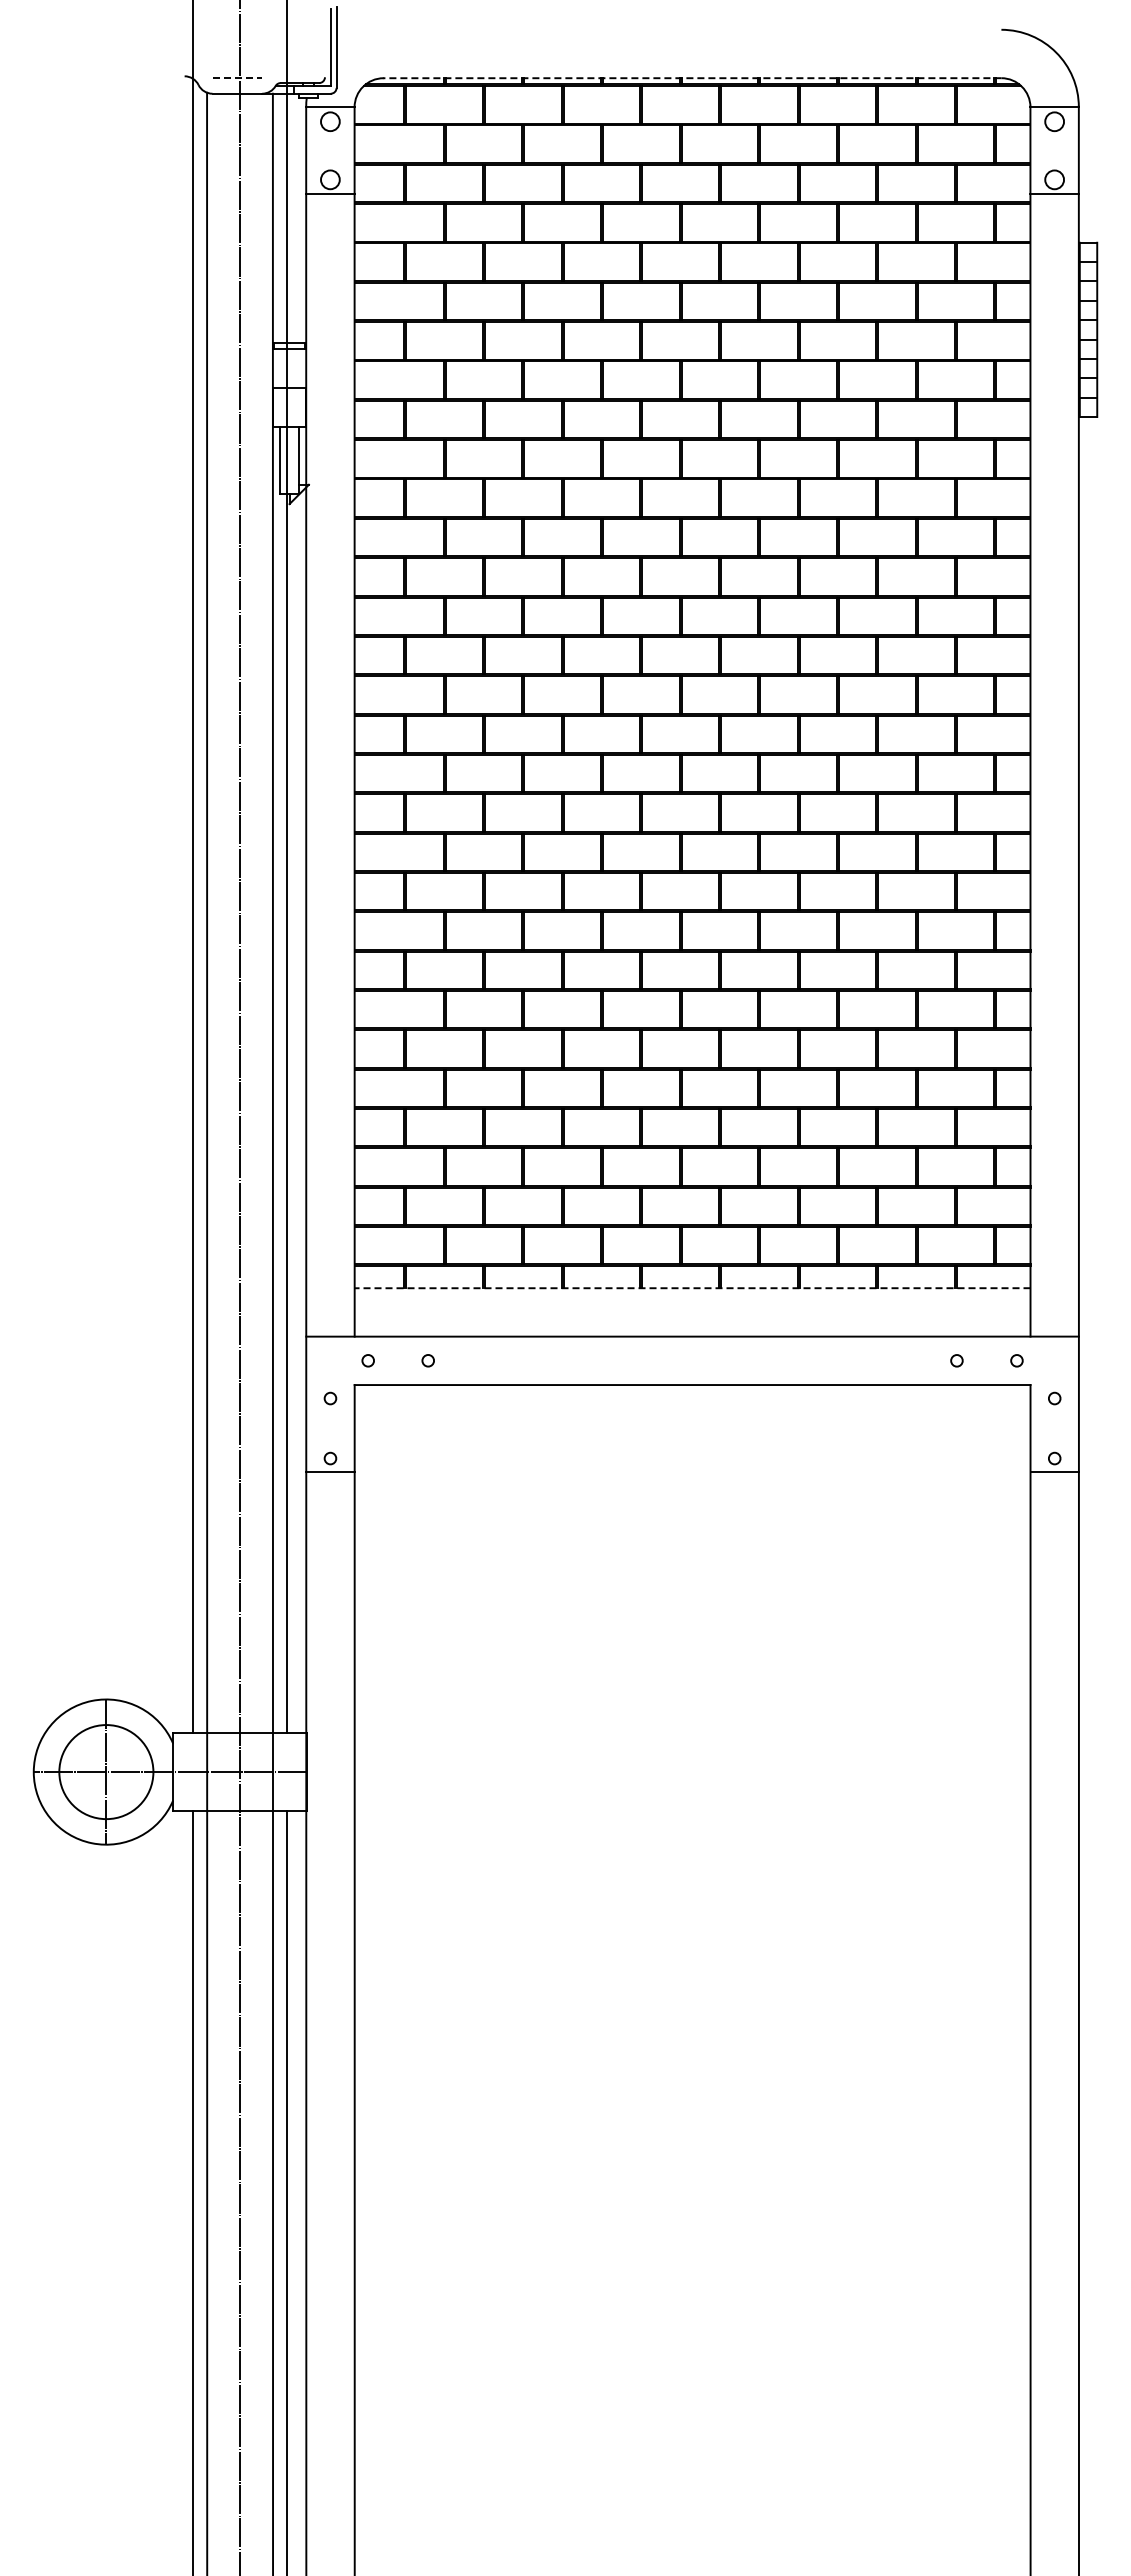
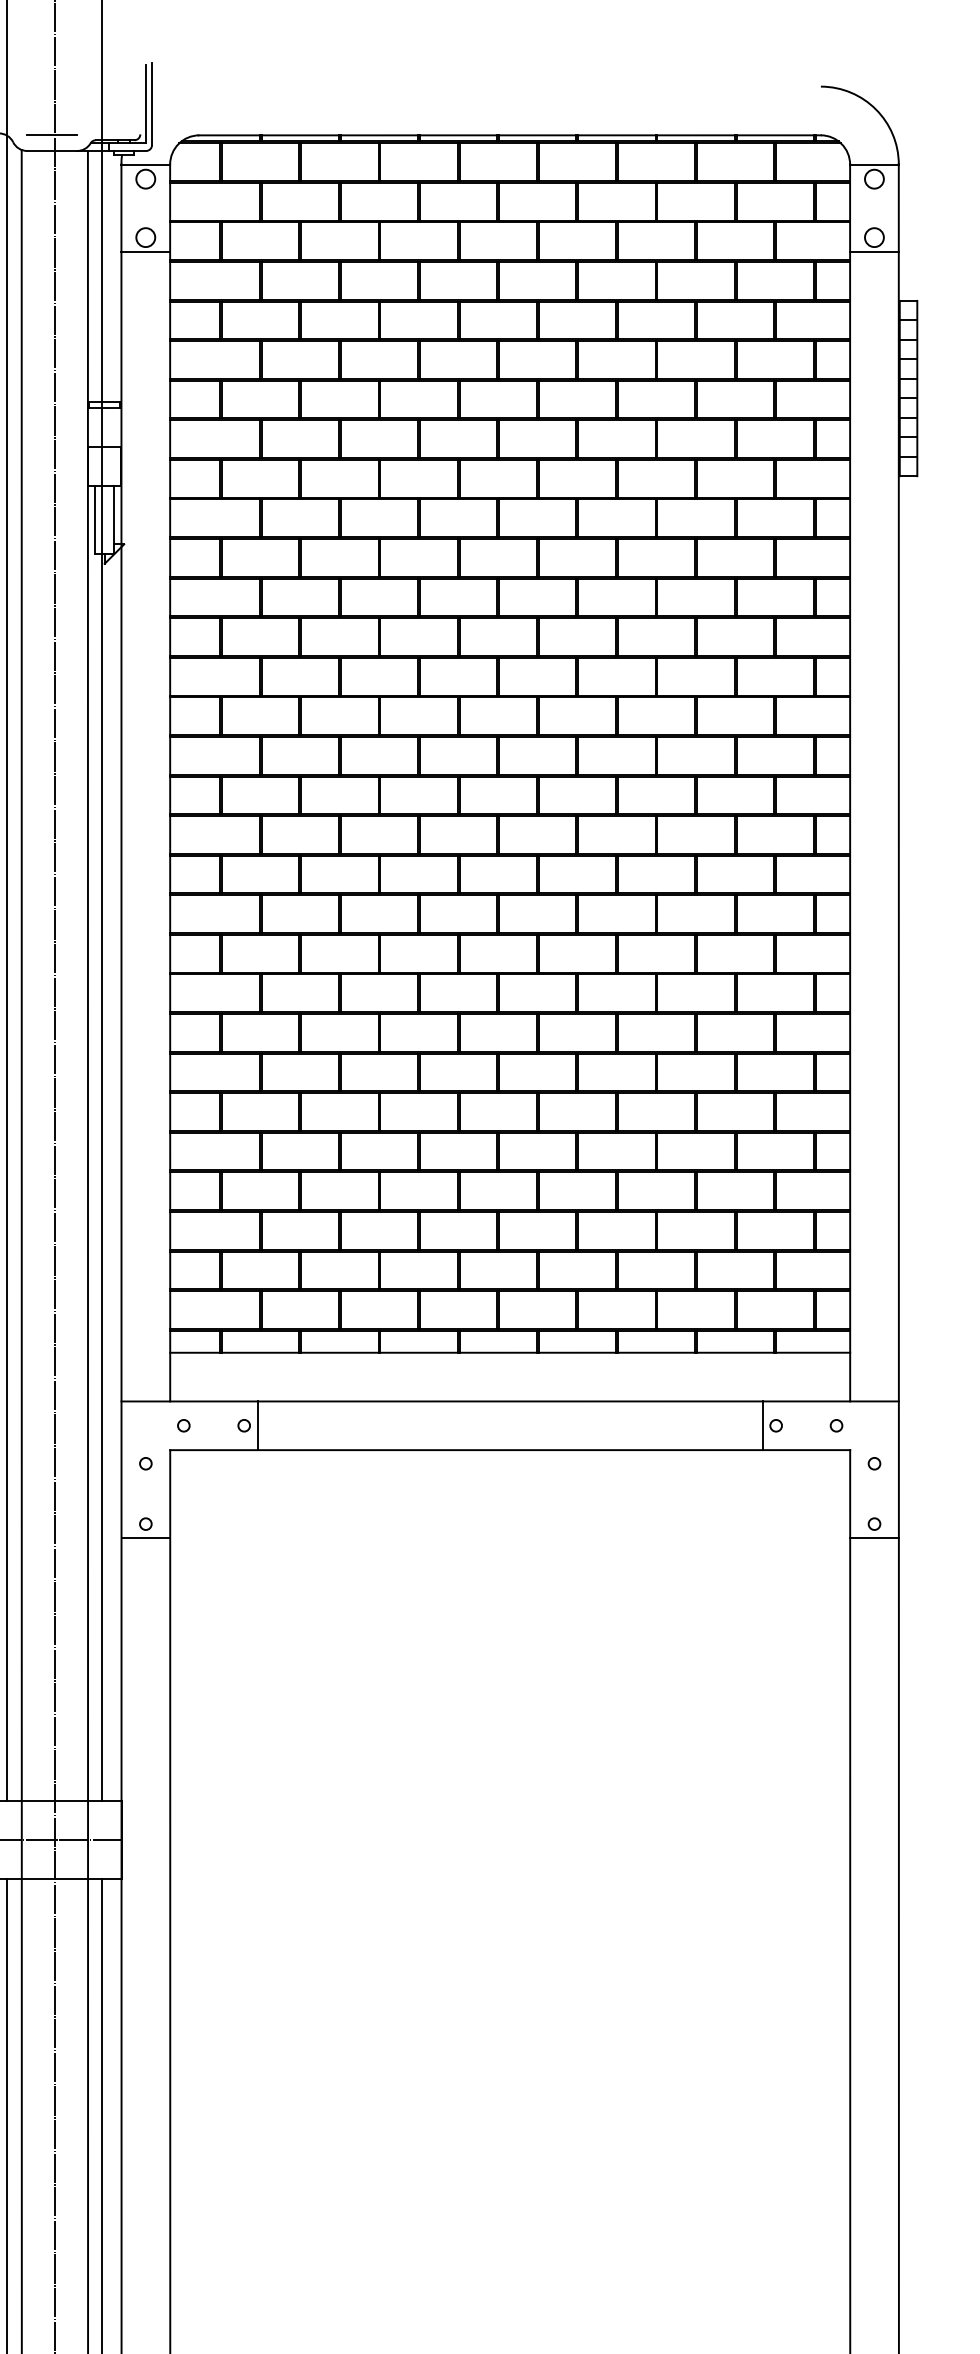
line: (237, 78) -> (52, 135), dashed -> solid
line: (691, 78) -> (509, 135), dashed -> solid
line: (692, 1288) -> (510, 1353), dashed -> solid
line: (441, 1360) -> (257, 1425), added
line: (943, 1360) -> (762, 1425), added

